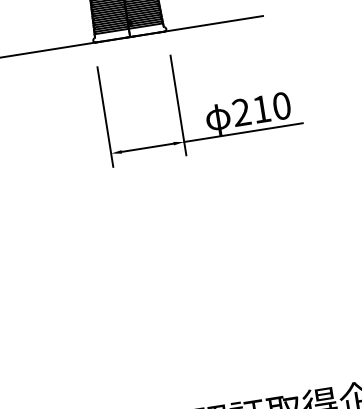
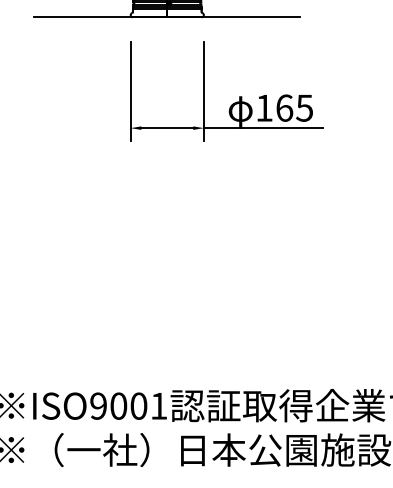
text: (261, 108) -> (284, 107), 210 -> 165

